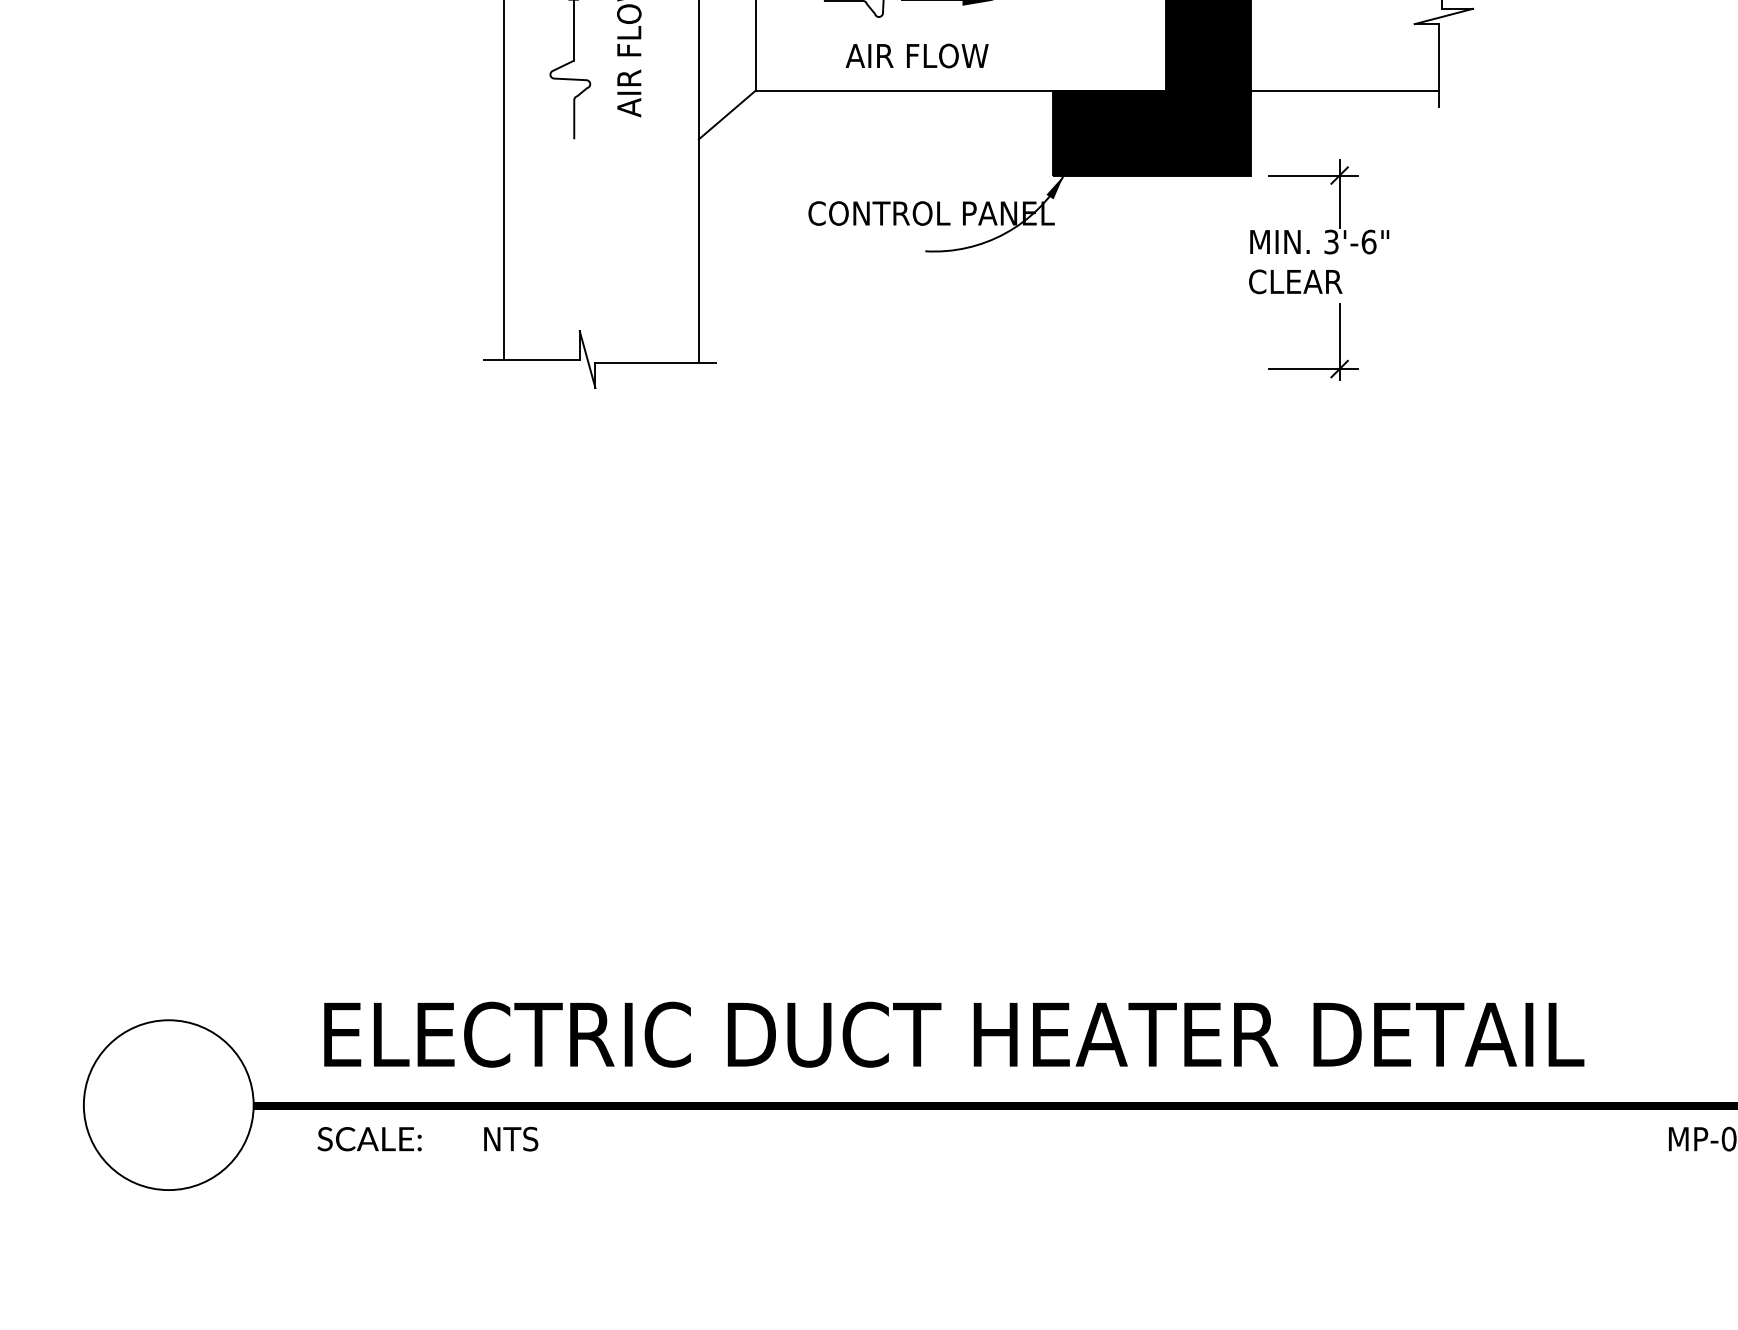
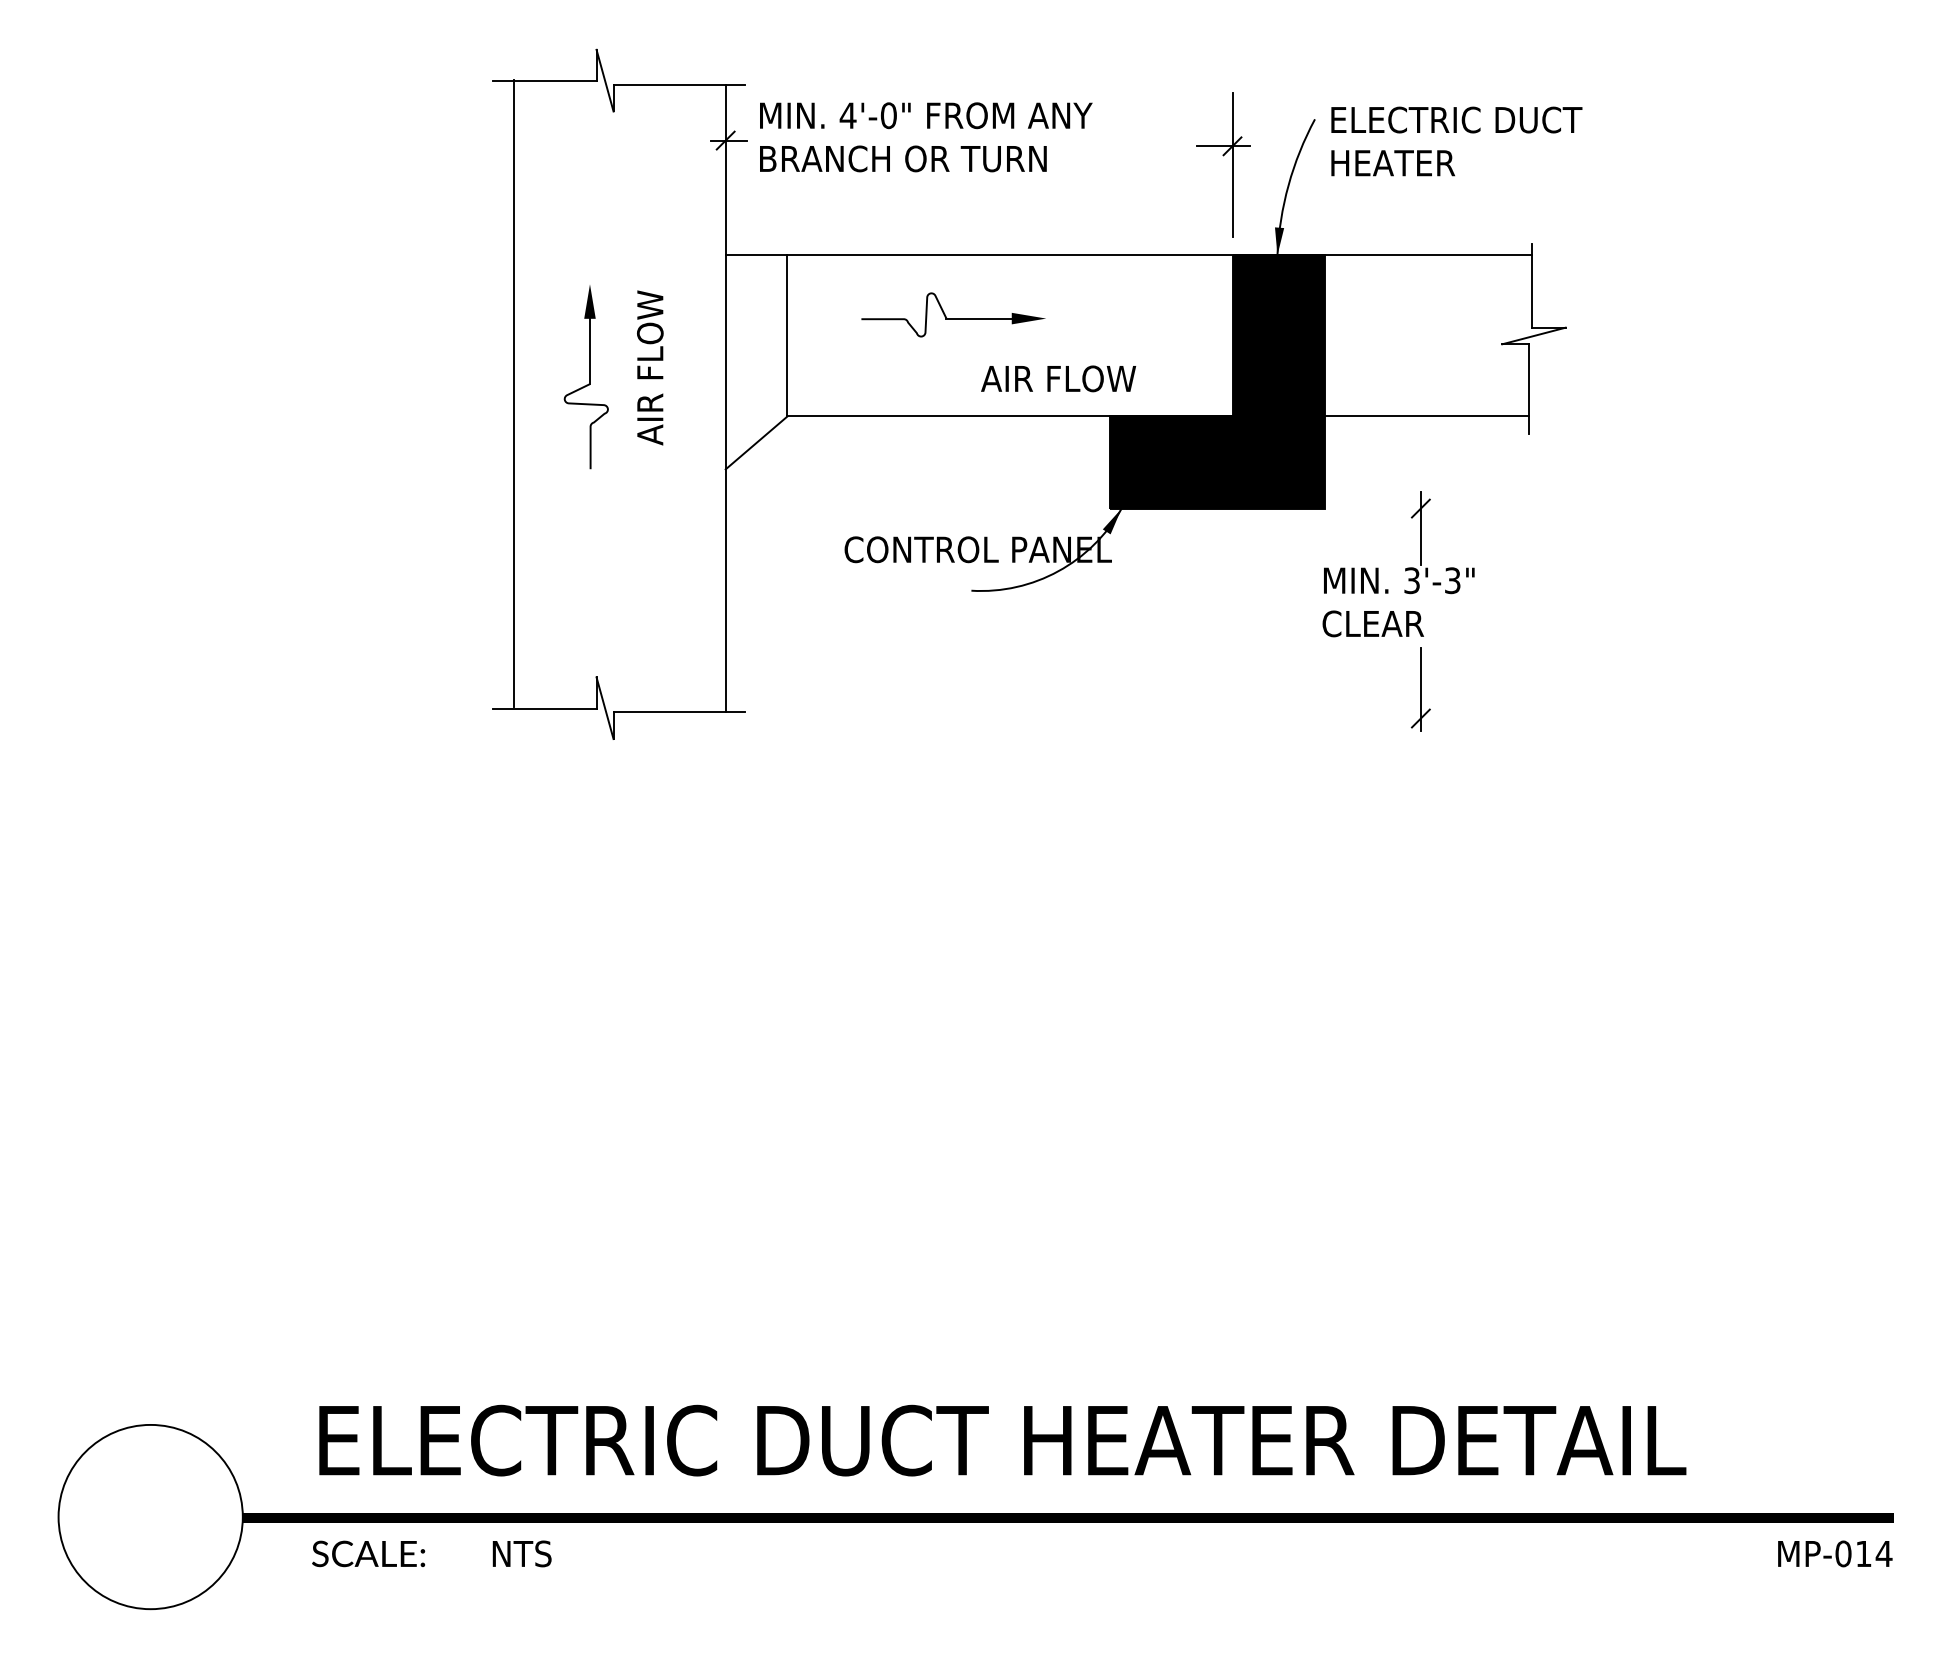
text: (917, 55) -> (1058, 378), moved
line: (1313, 175) -> (1392, 508), removed
text: (1368, 241) -> (1452, 580), 3'-6" -> 3'-3"
line: (1313, 369) -> (1392, 718), removed

